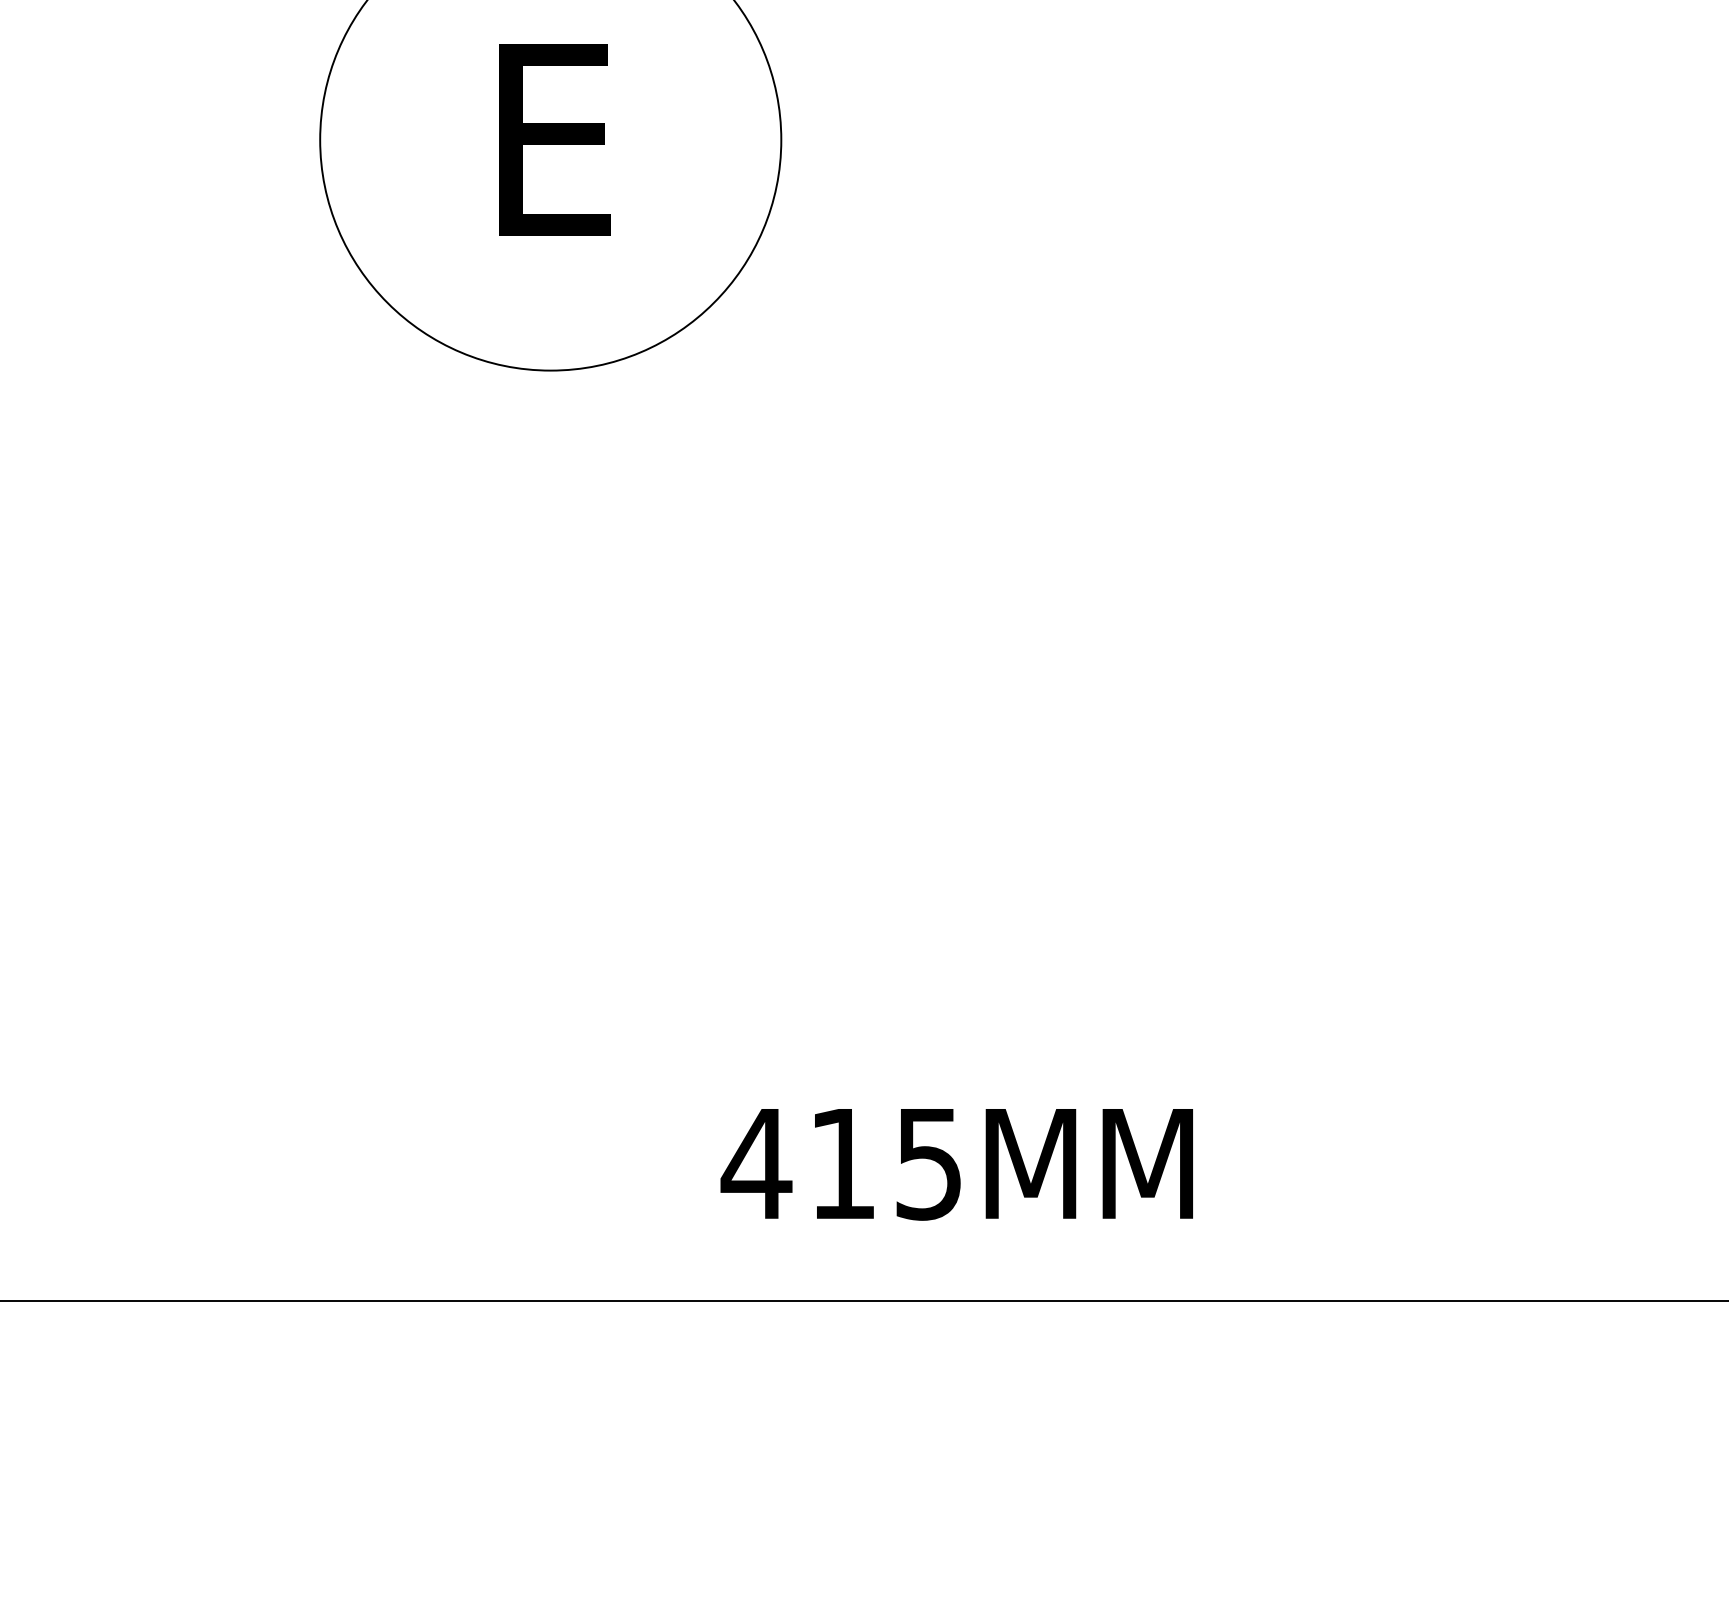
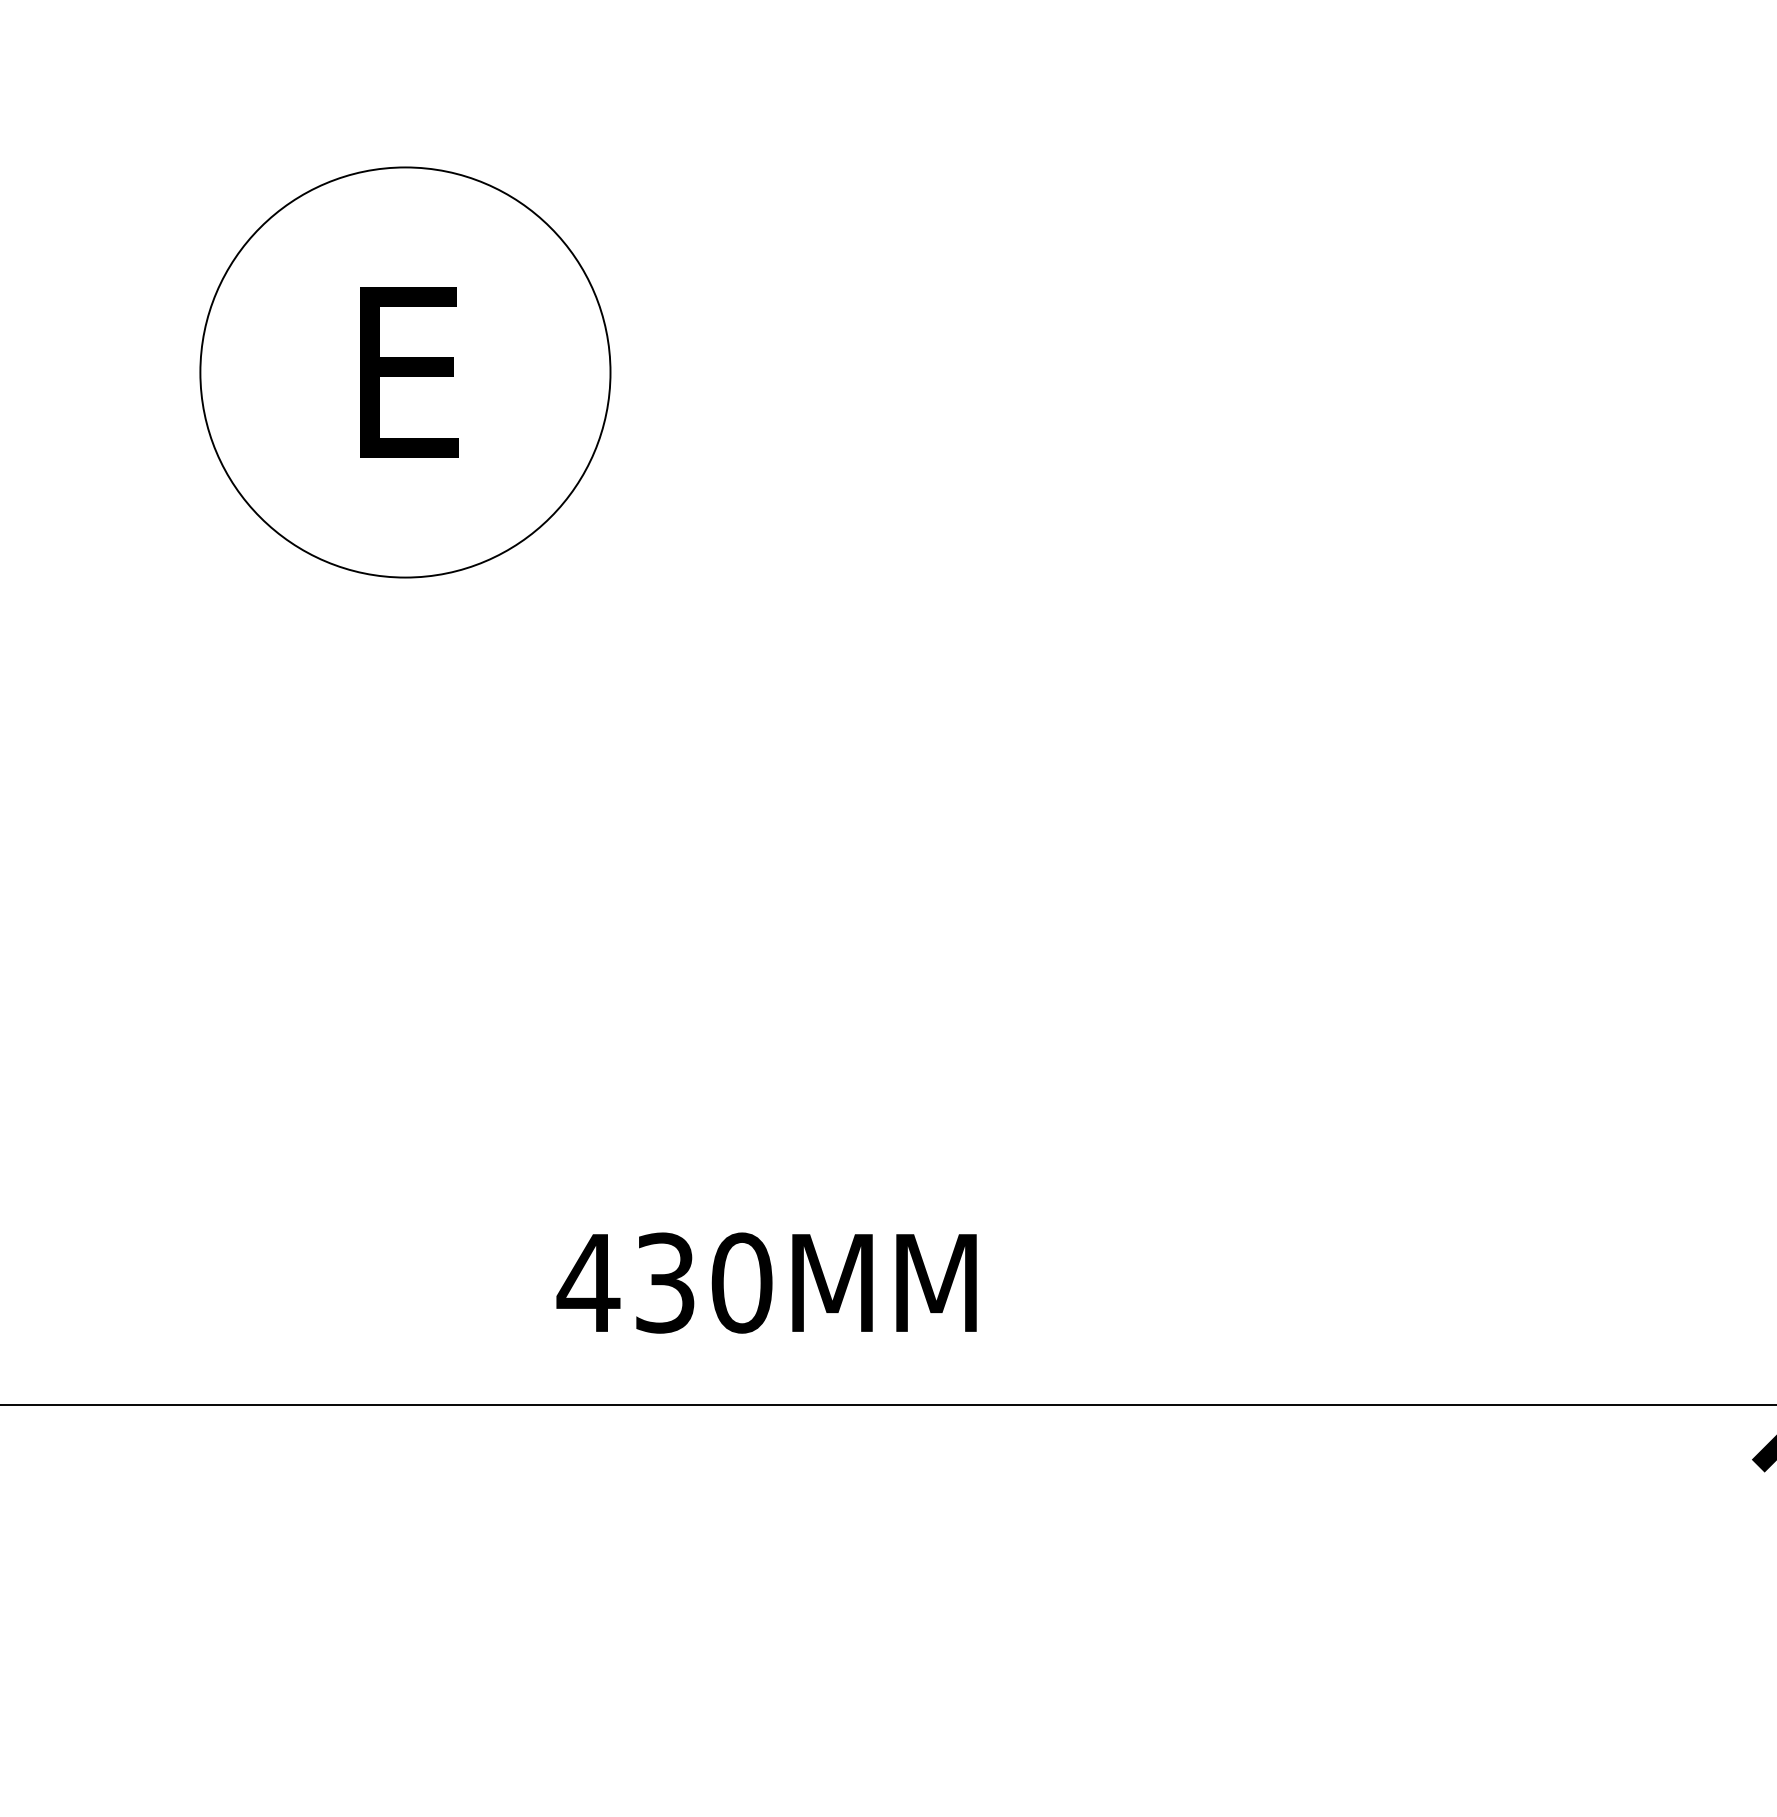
text: (886, 1163) -> (704, 1282), 415MM -> 430MM

